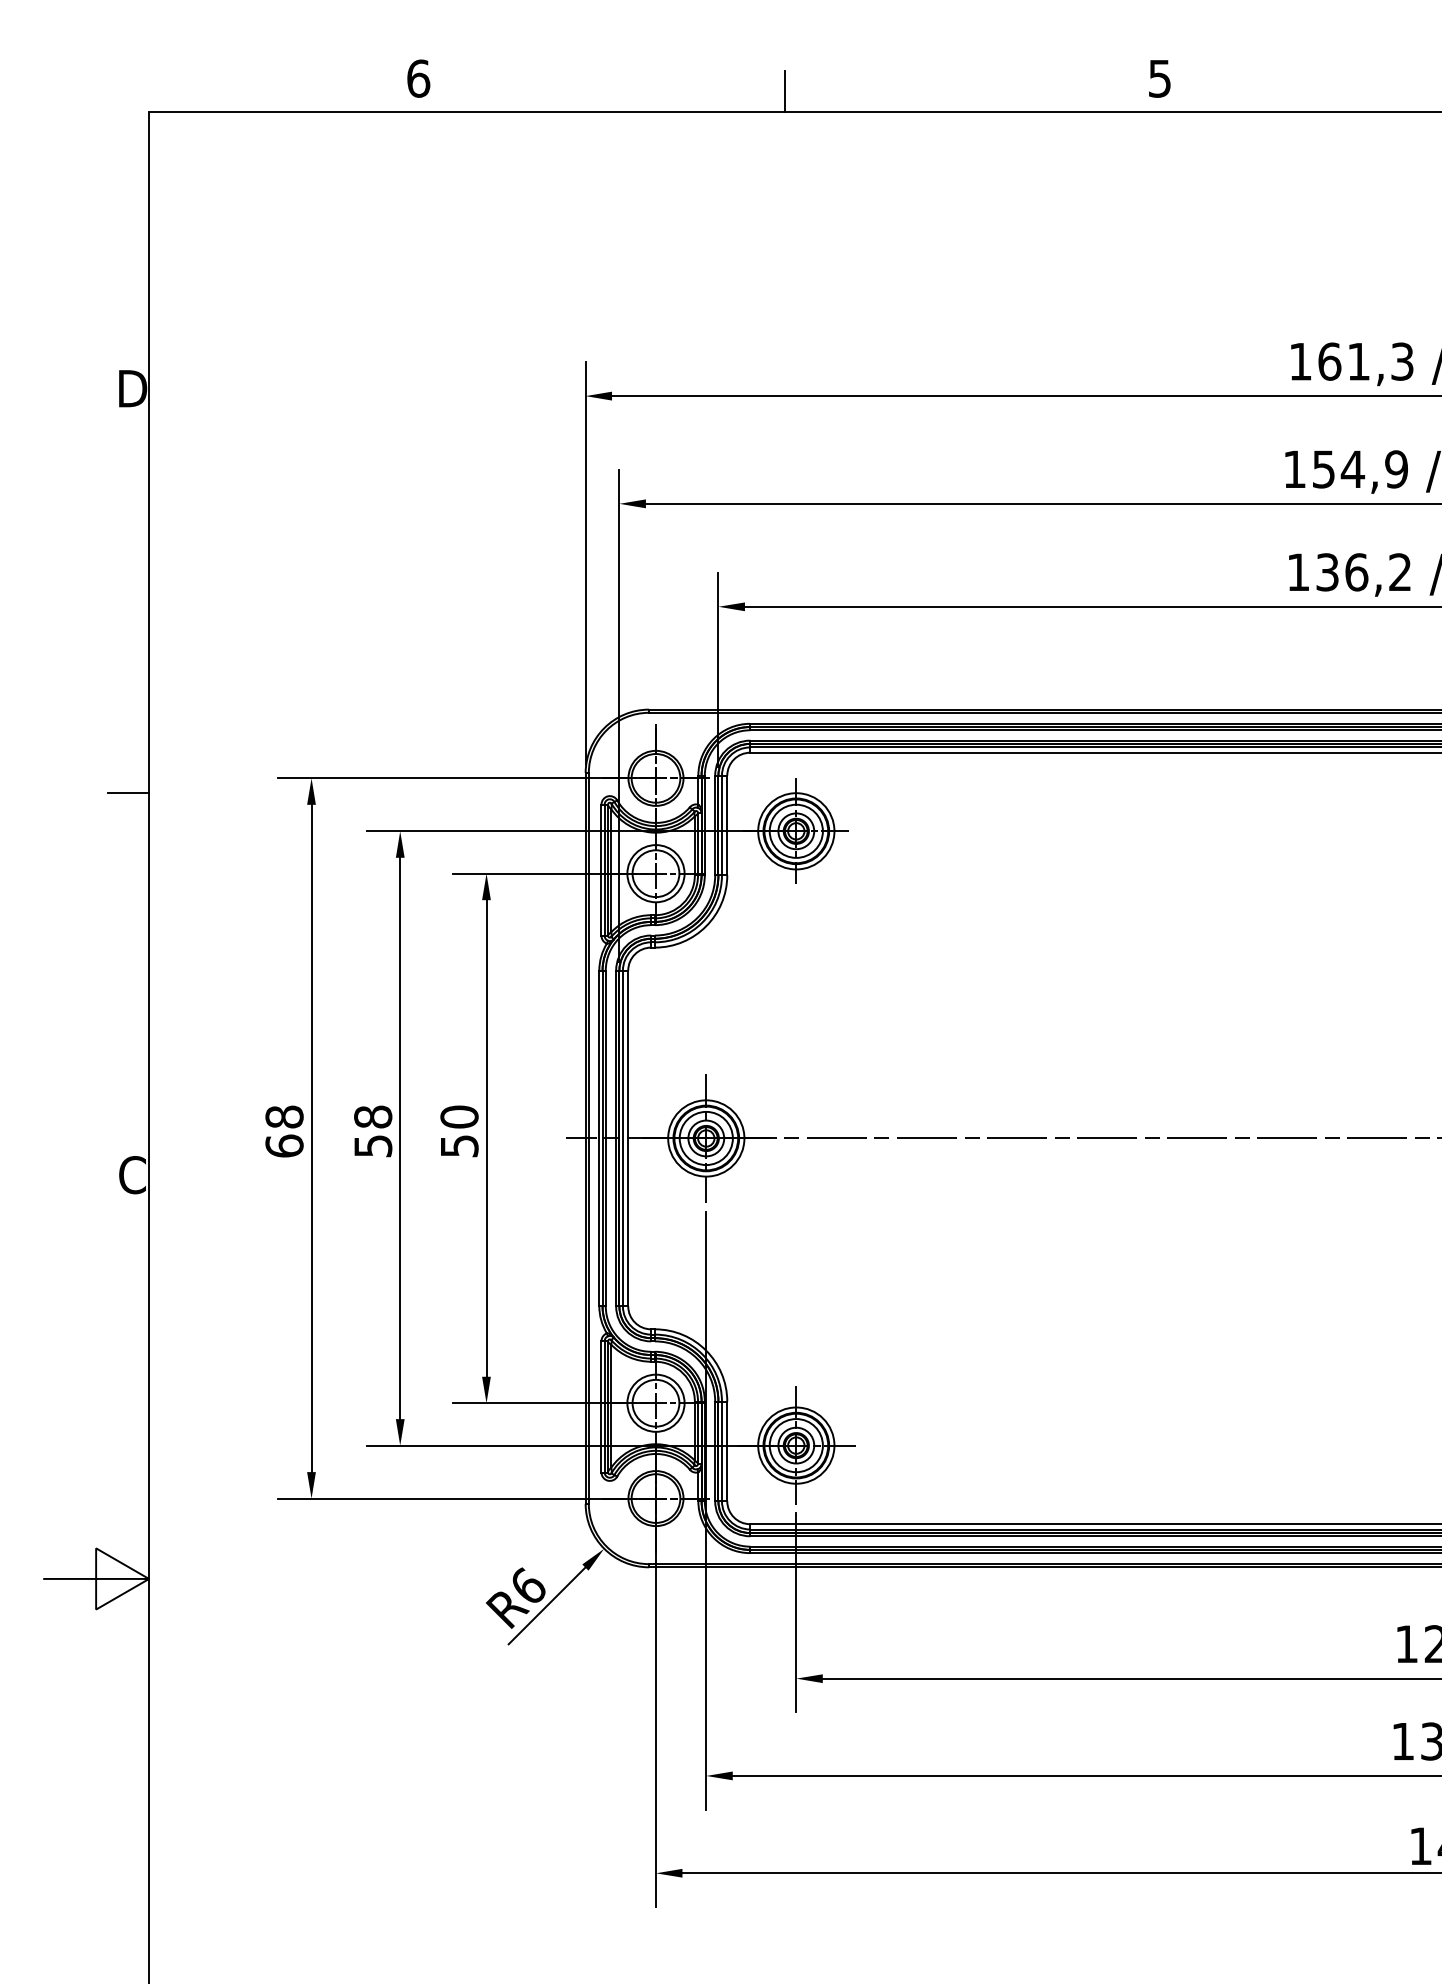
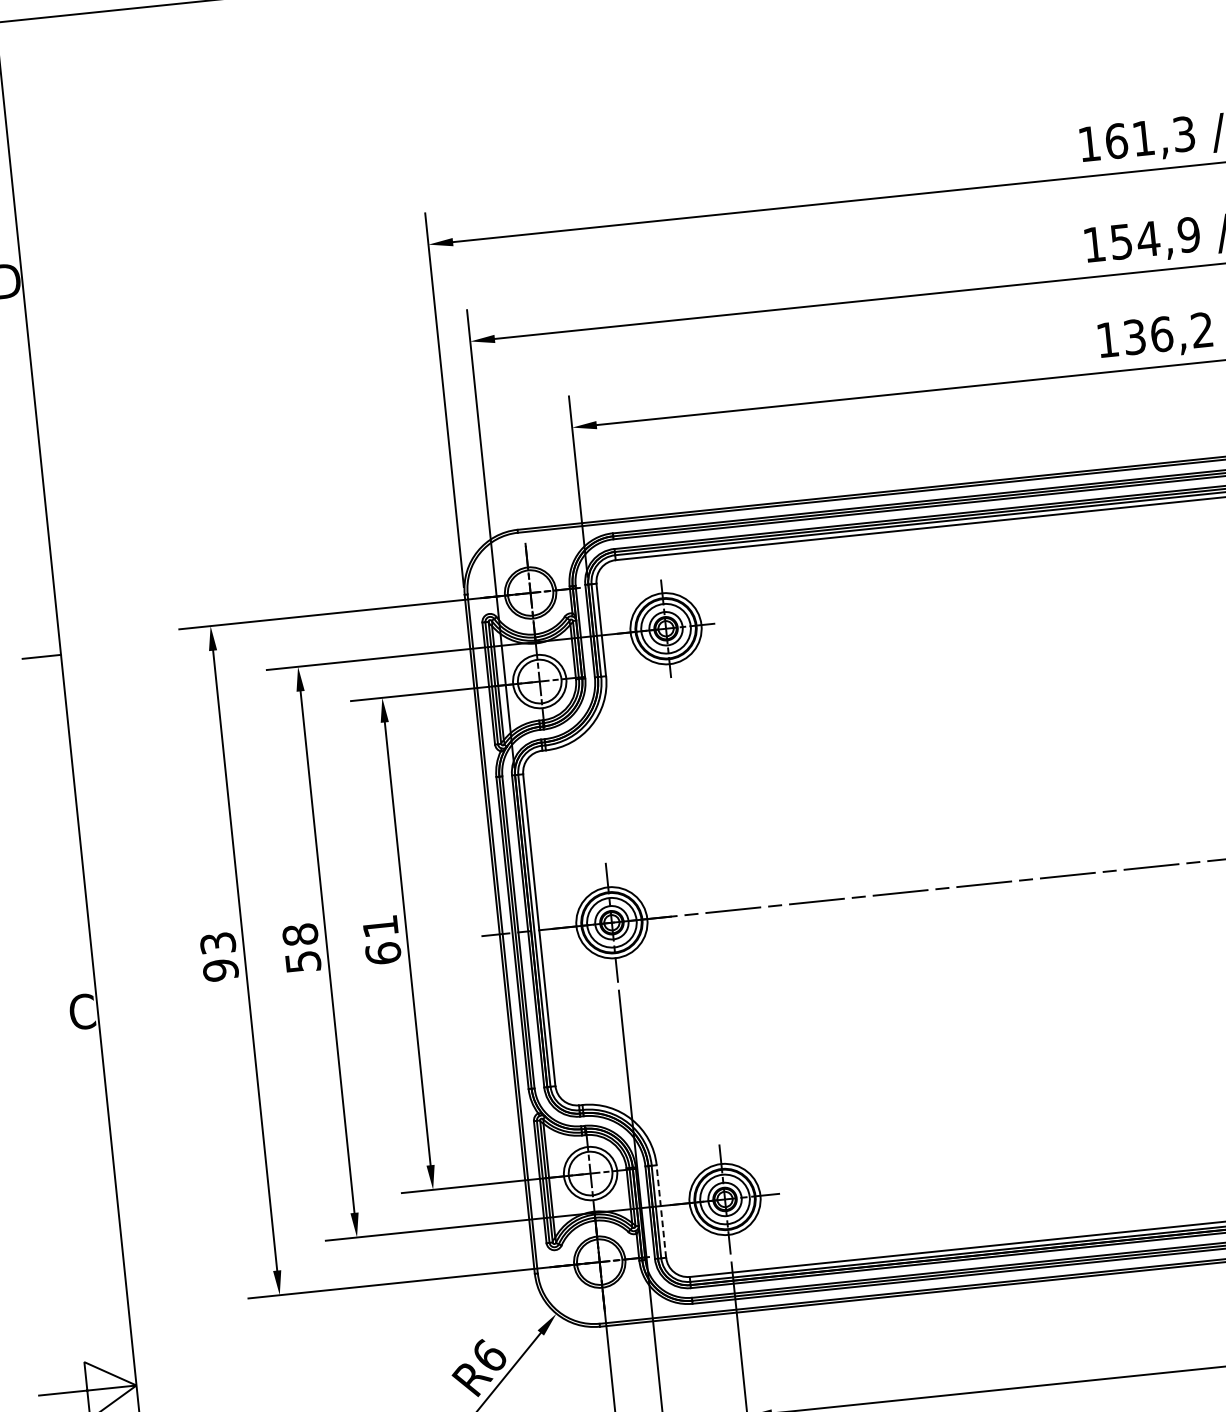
text: (284, 1131) -> (219, 956), 68 -> 93
text: (459, 1131) -> (381, 939), 50 -> 61
line: (727, 1451) -> (661, 1211), solid -> dashed

